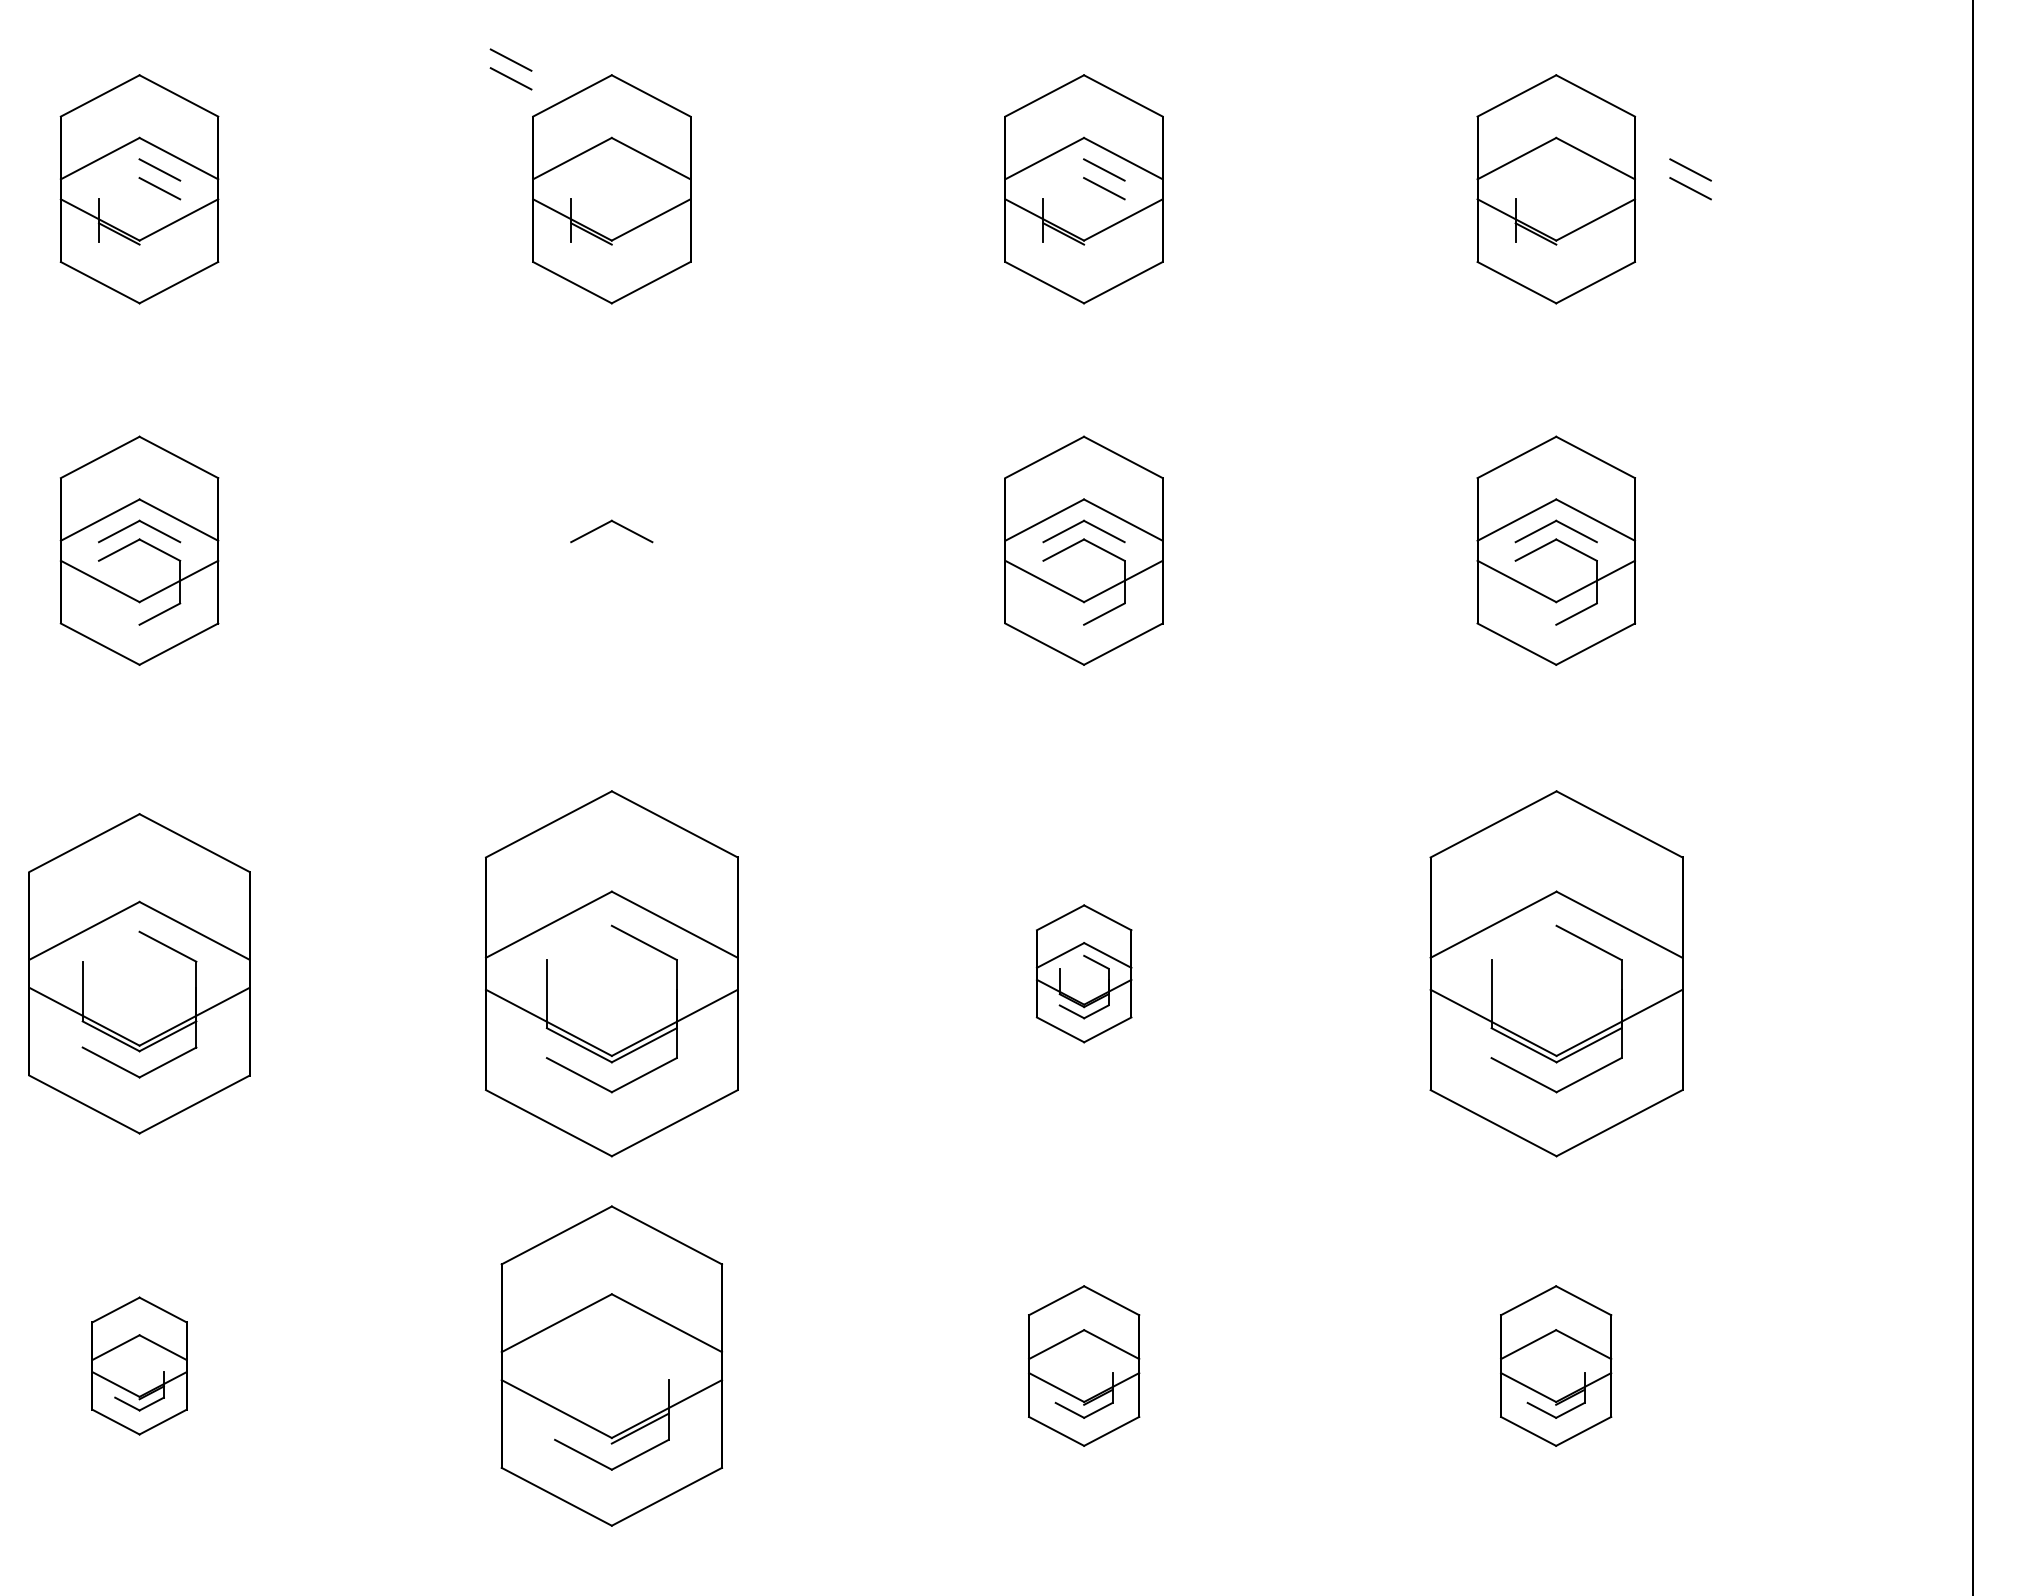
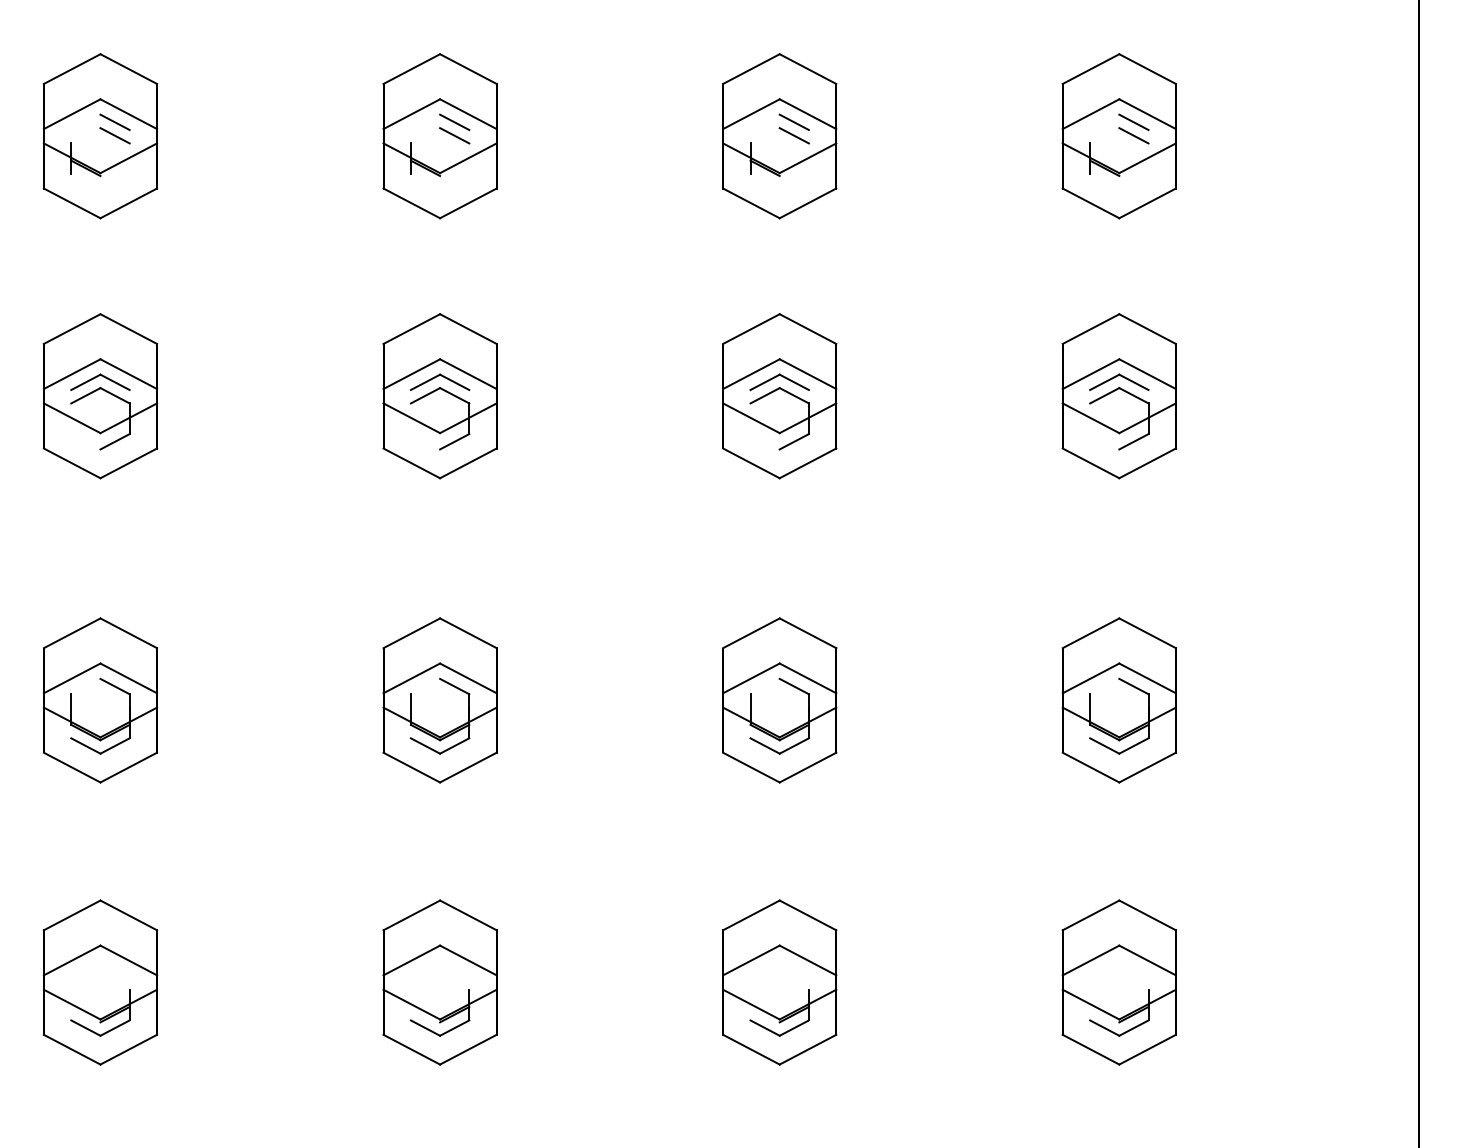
part: (510, 68) -> (454, 128), moved
part: (1690, 178) -> (1133, 128), moved
part: (610, 551) -> (439, 396), added
part: (139, 973) -> (100, 700), size x0.71
part: (610, 973) -> (439, 700), size x0.62
part: (1083, 973) -> (779, 700), size x1.67
part: (1555, 973) -> (1118, 700), size x0.62
part: (139, 1366) -> (100, 982), size x1.67
part: (610, 1366) -> (439, 982), size x0.71
part: (1083, 1366) -> (779, 982), size x1.43
part: (1555, 1366) -> (1118, 982), size x1.43

